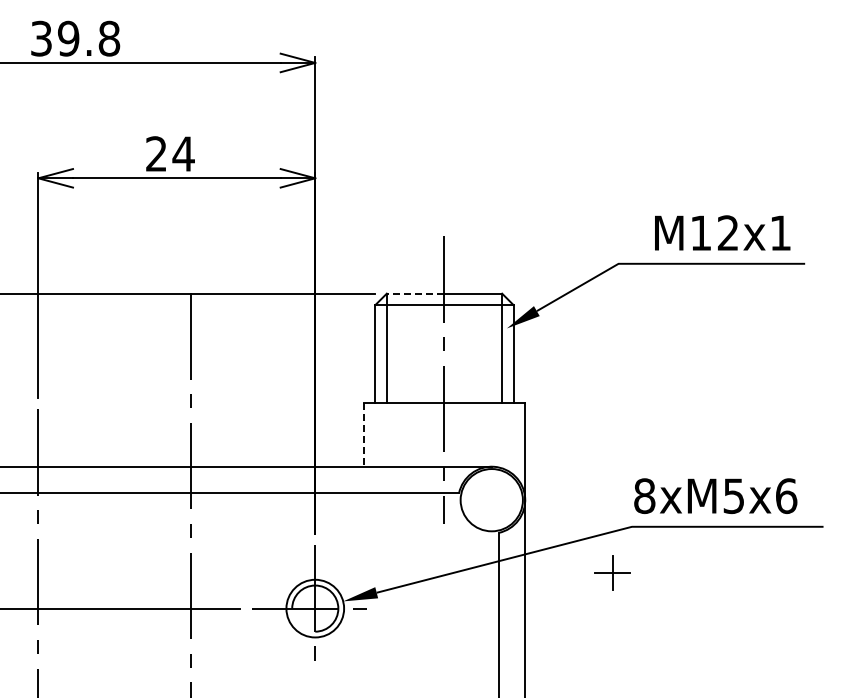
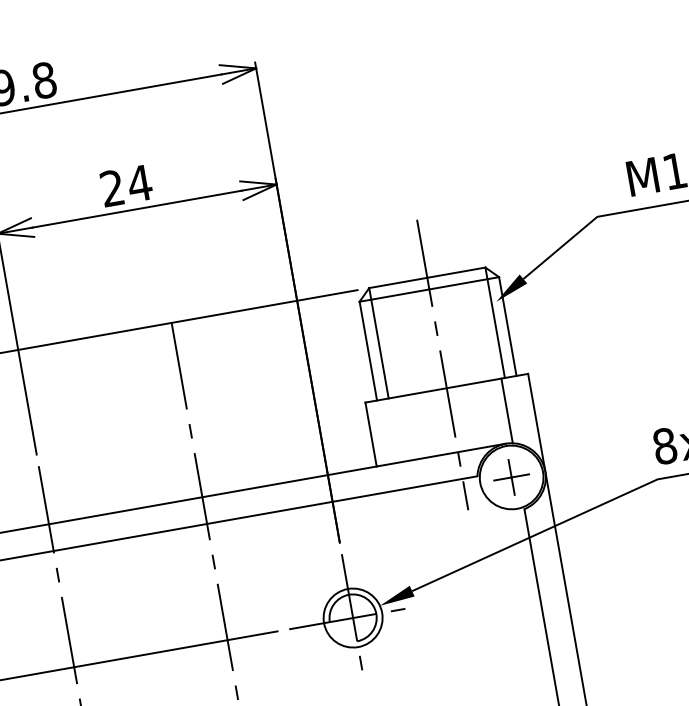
line: (415, 293) -> (398, 282), dashed -> solid
line: (363, 435) -> (370, 435), dashed -> solid
line: (498, 435) -> (506, 411), added
part: (612, 572) -> (511, 476), moved

